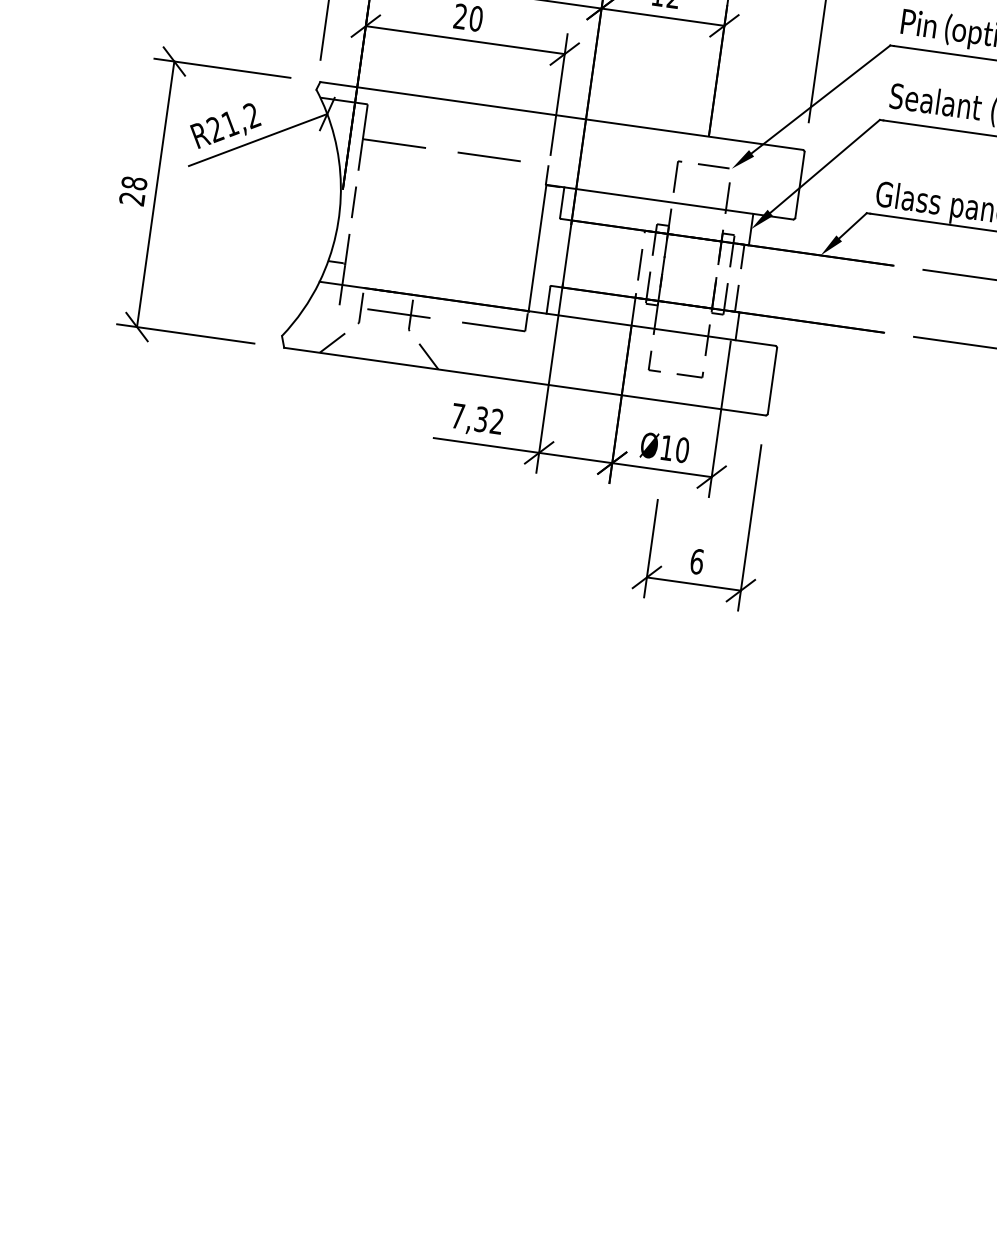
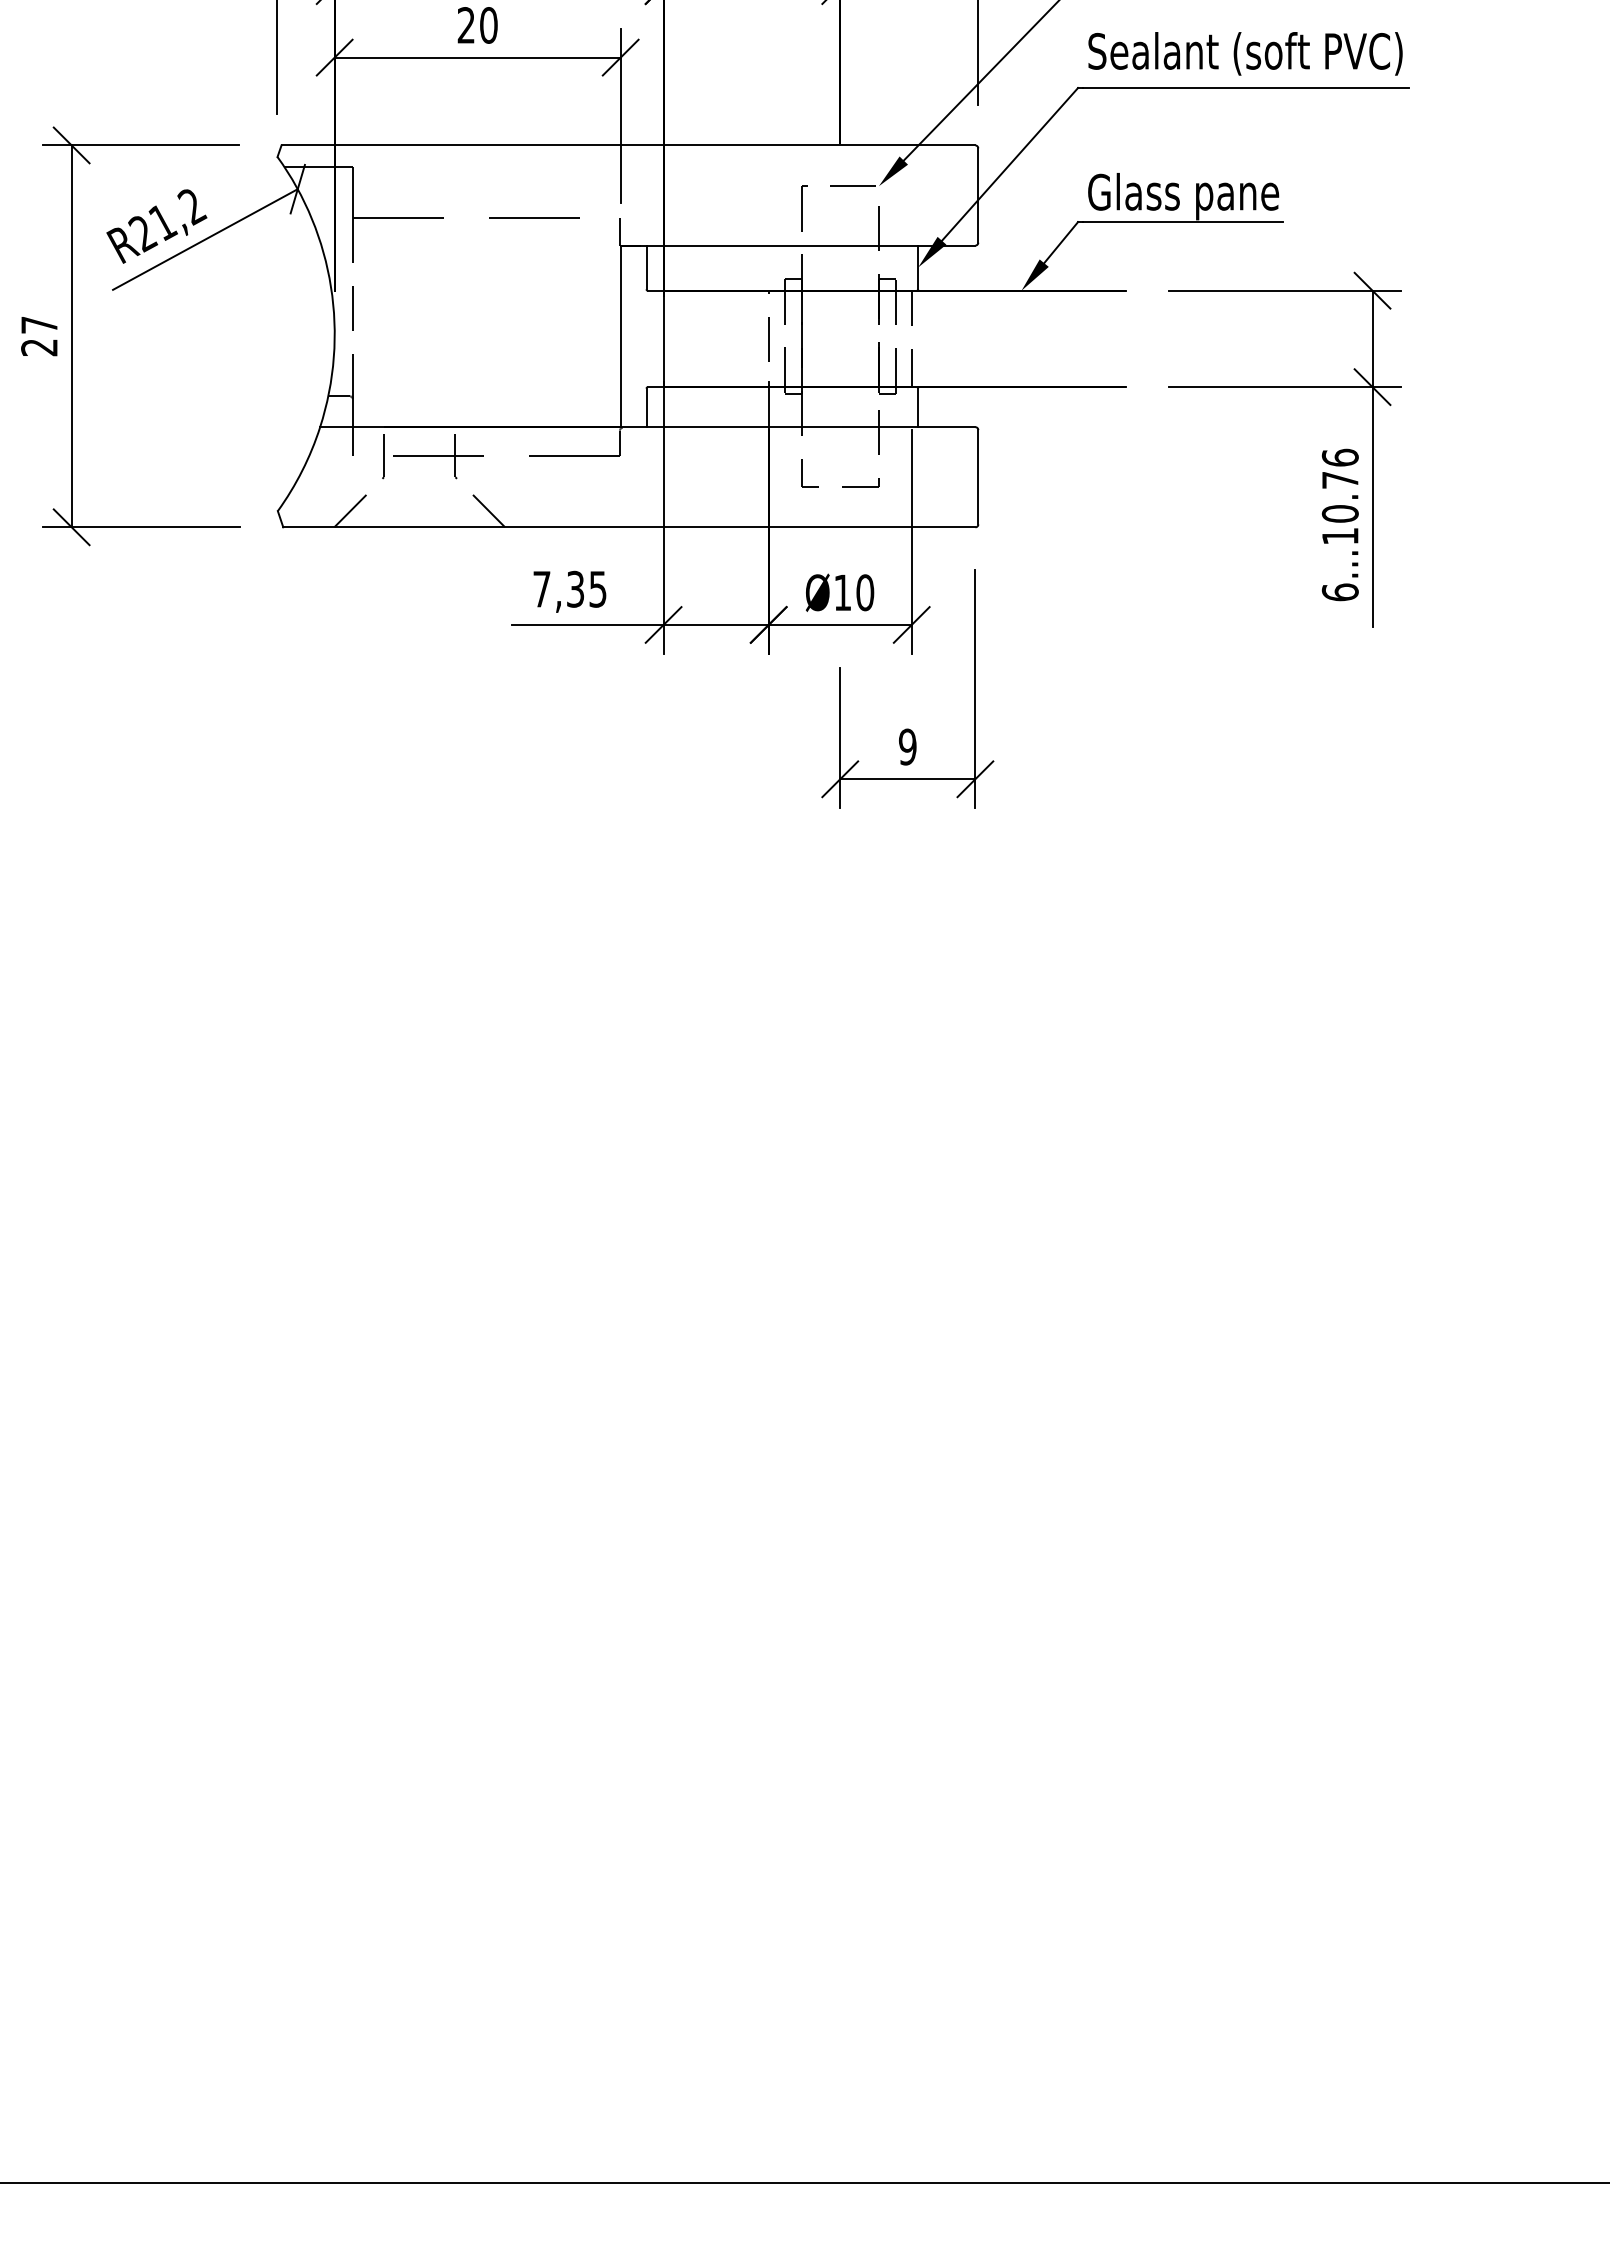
text: (134, 182) -> (39, 324), 28 -> 27
text: (496, 421) -> (597, 588), 7,32 -> 7,35
text: (696, 561) -> (907, 746), 6 -> 9

